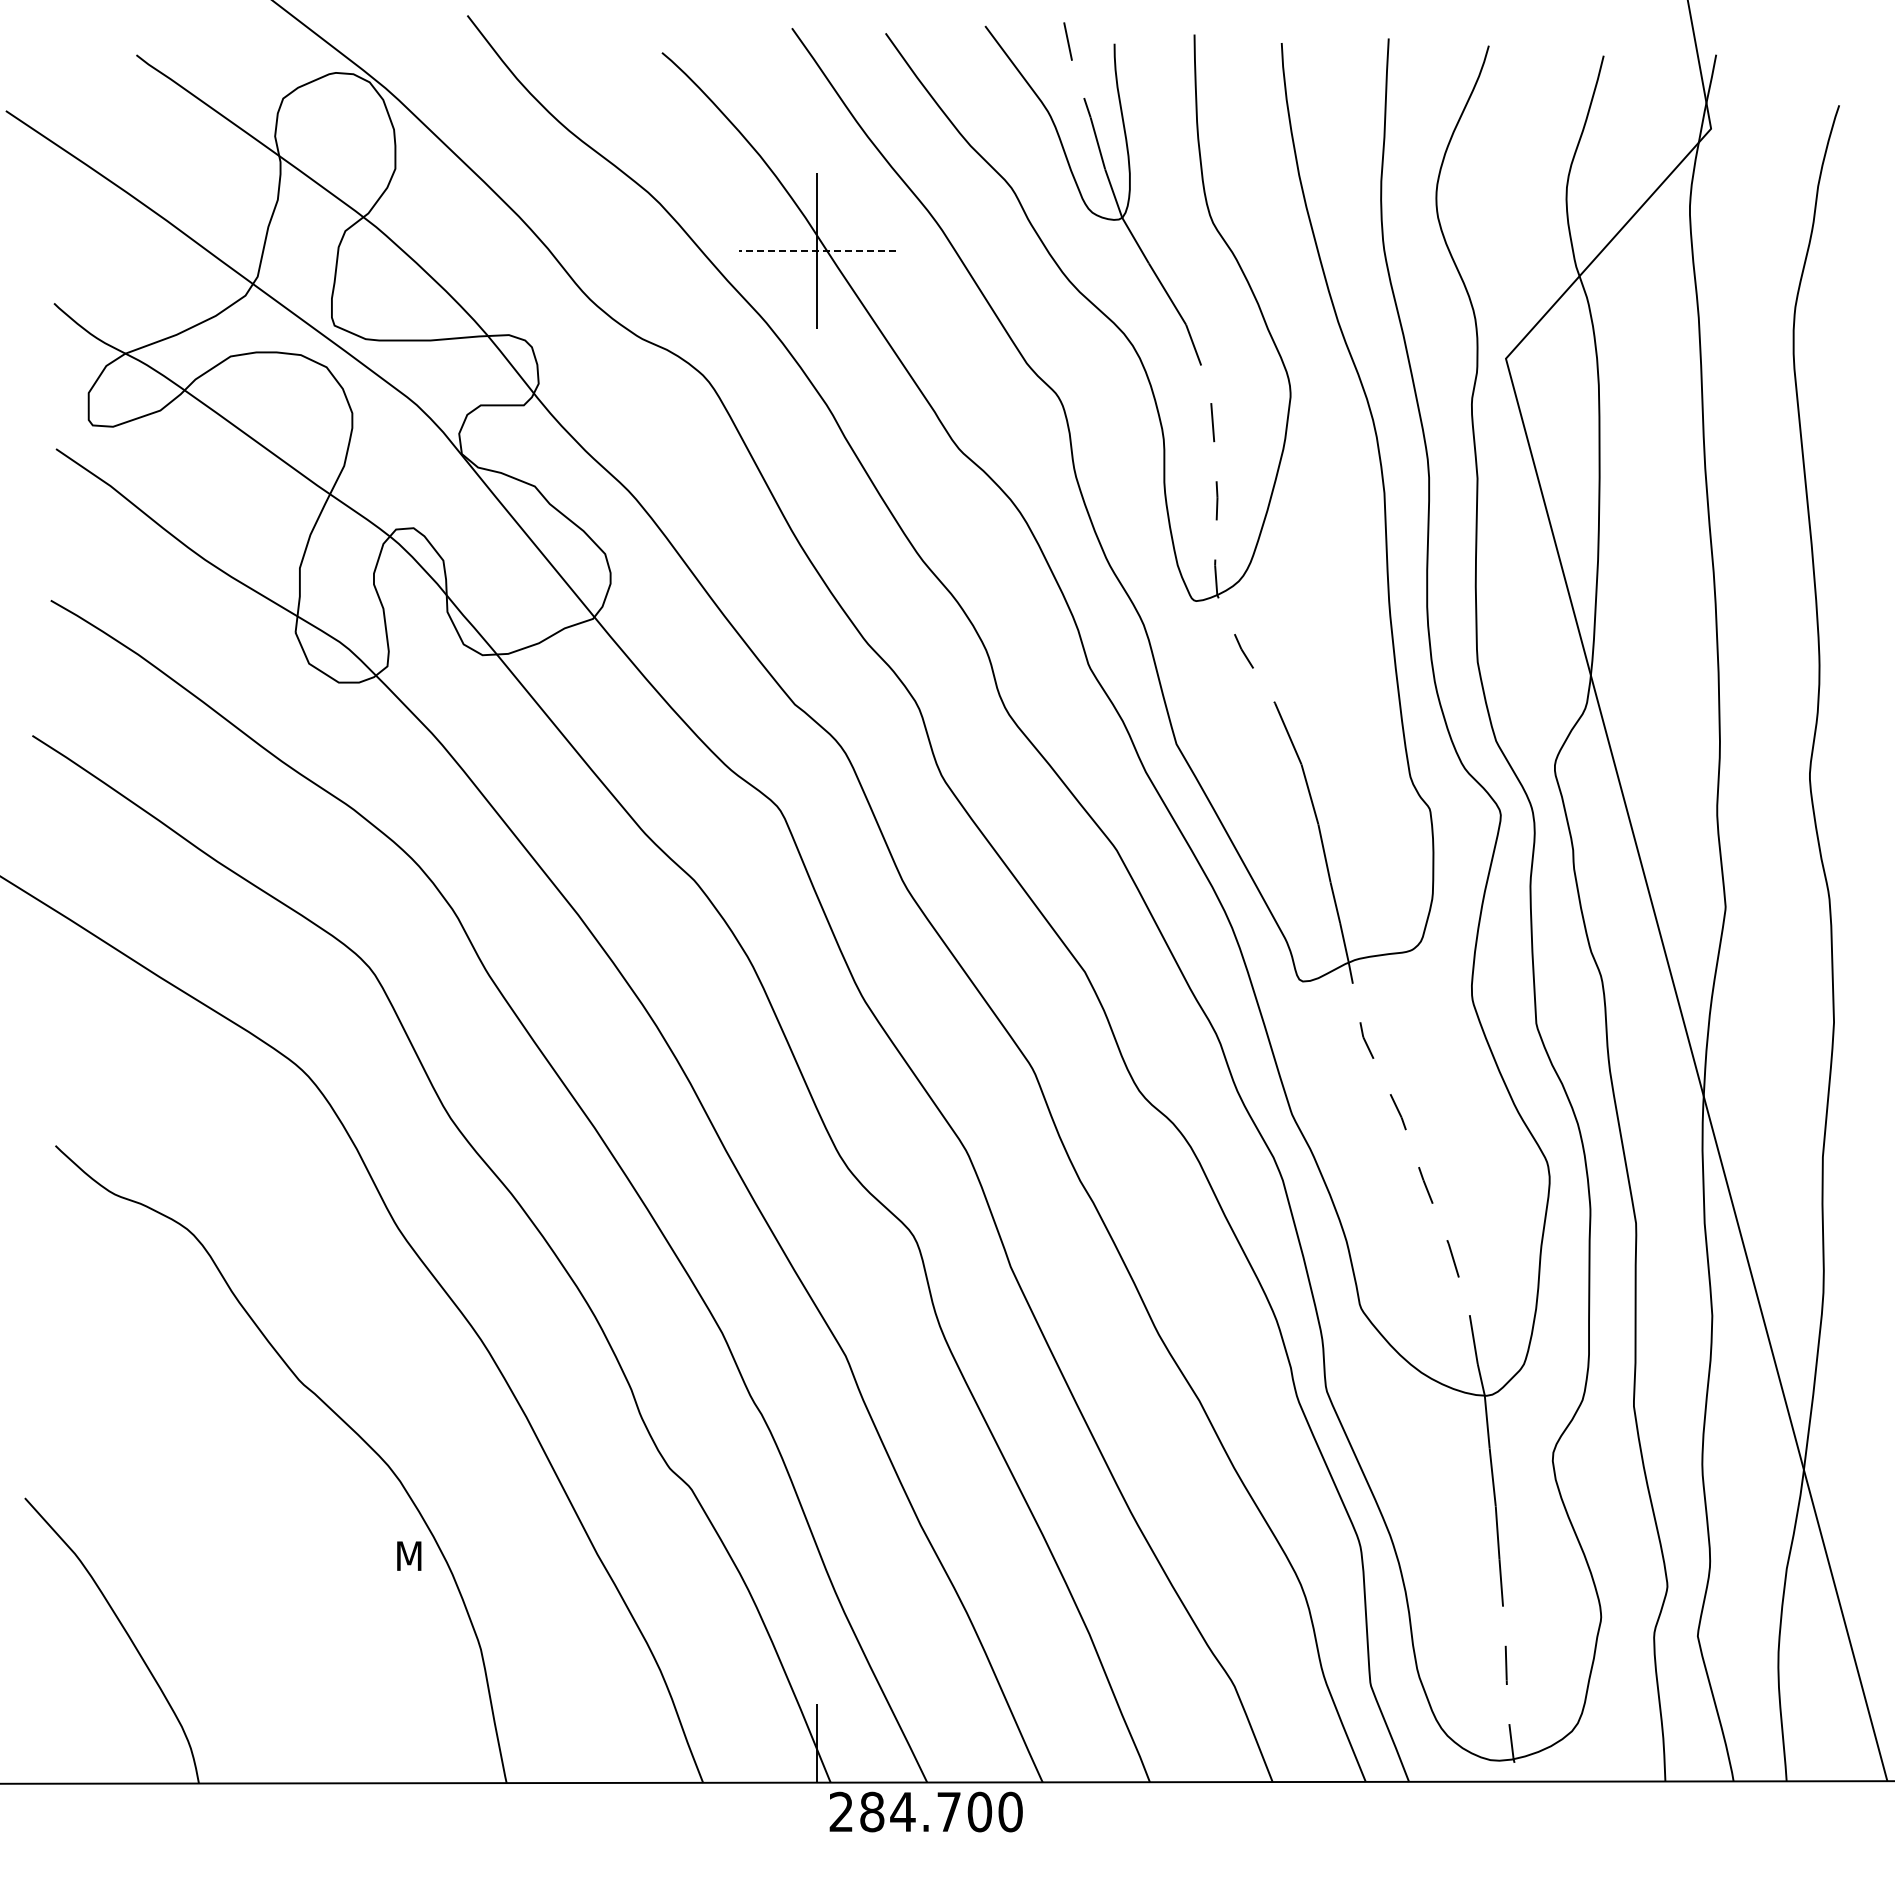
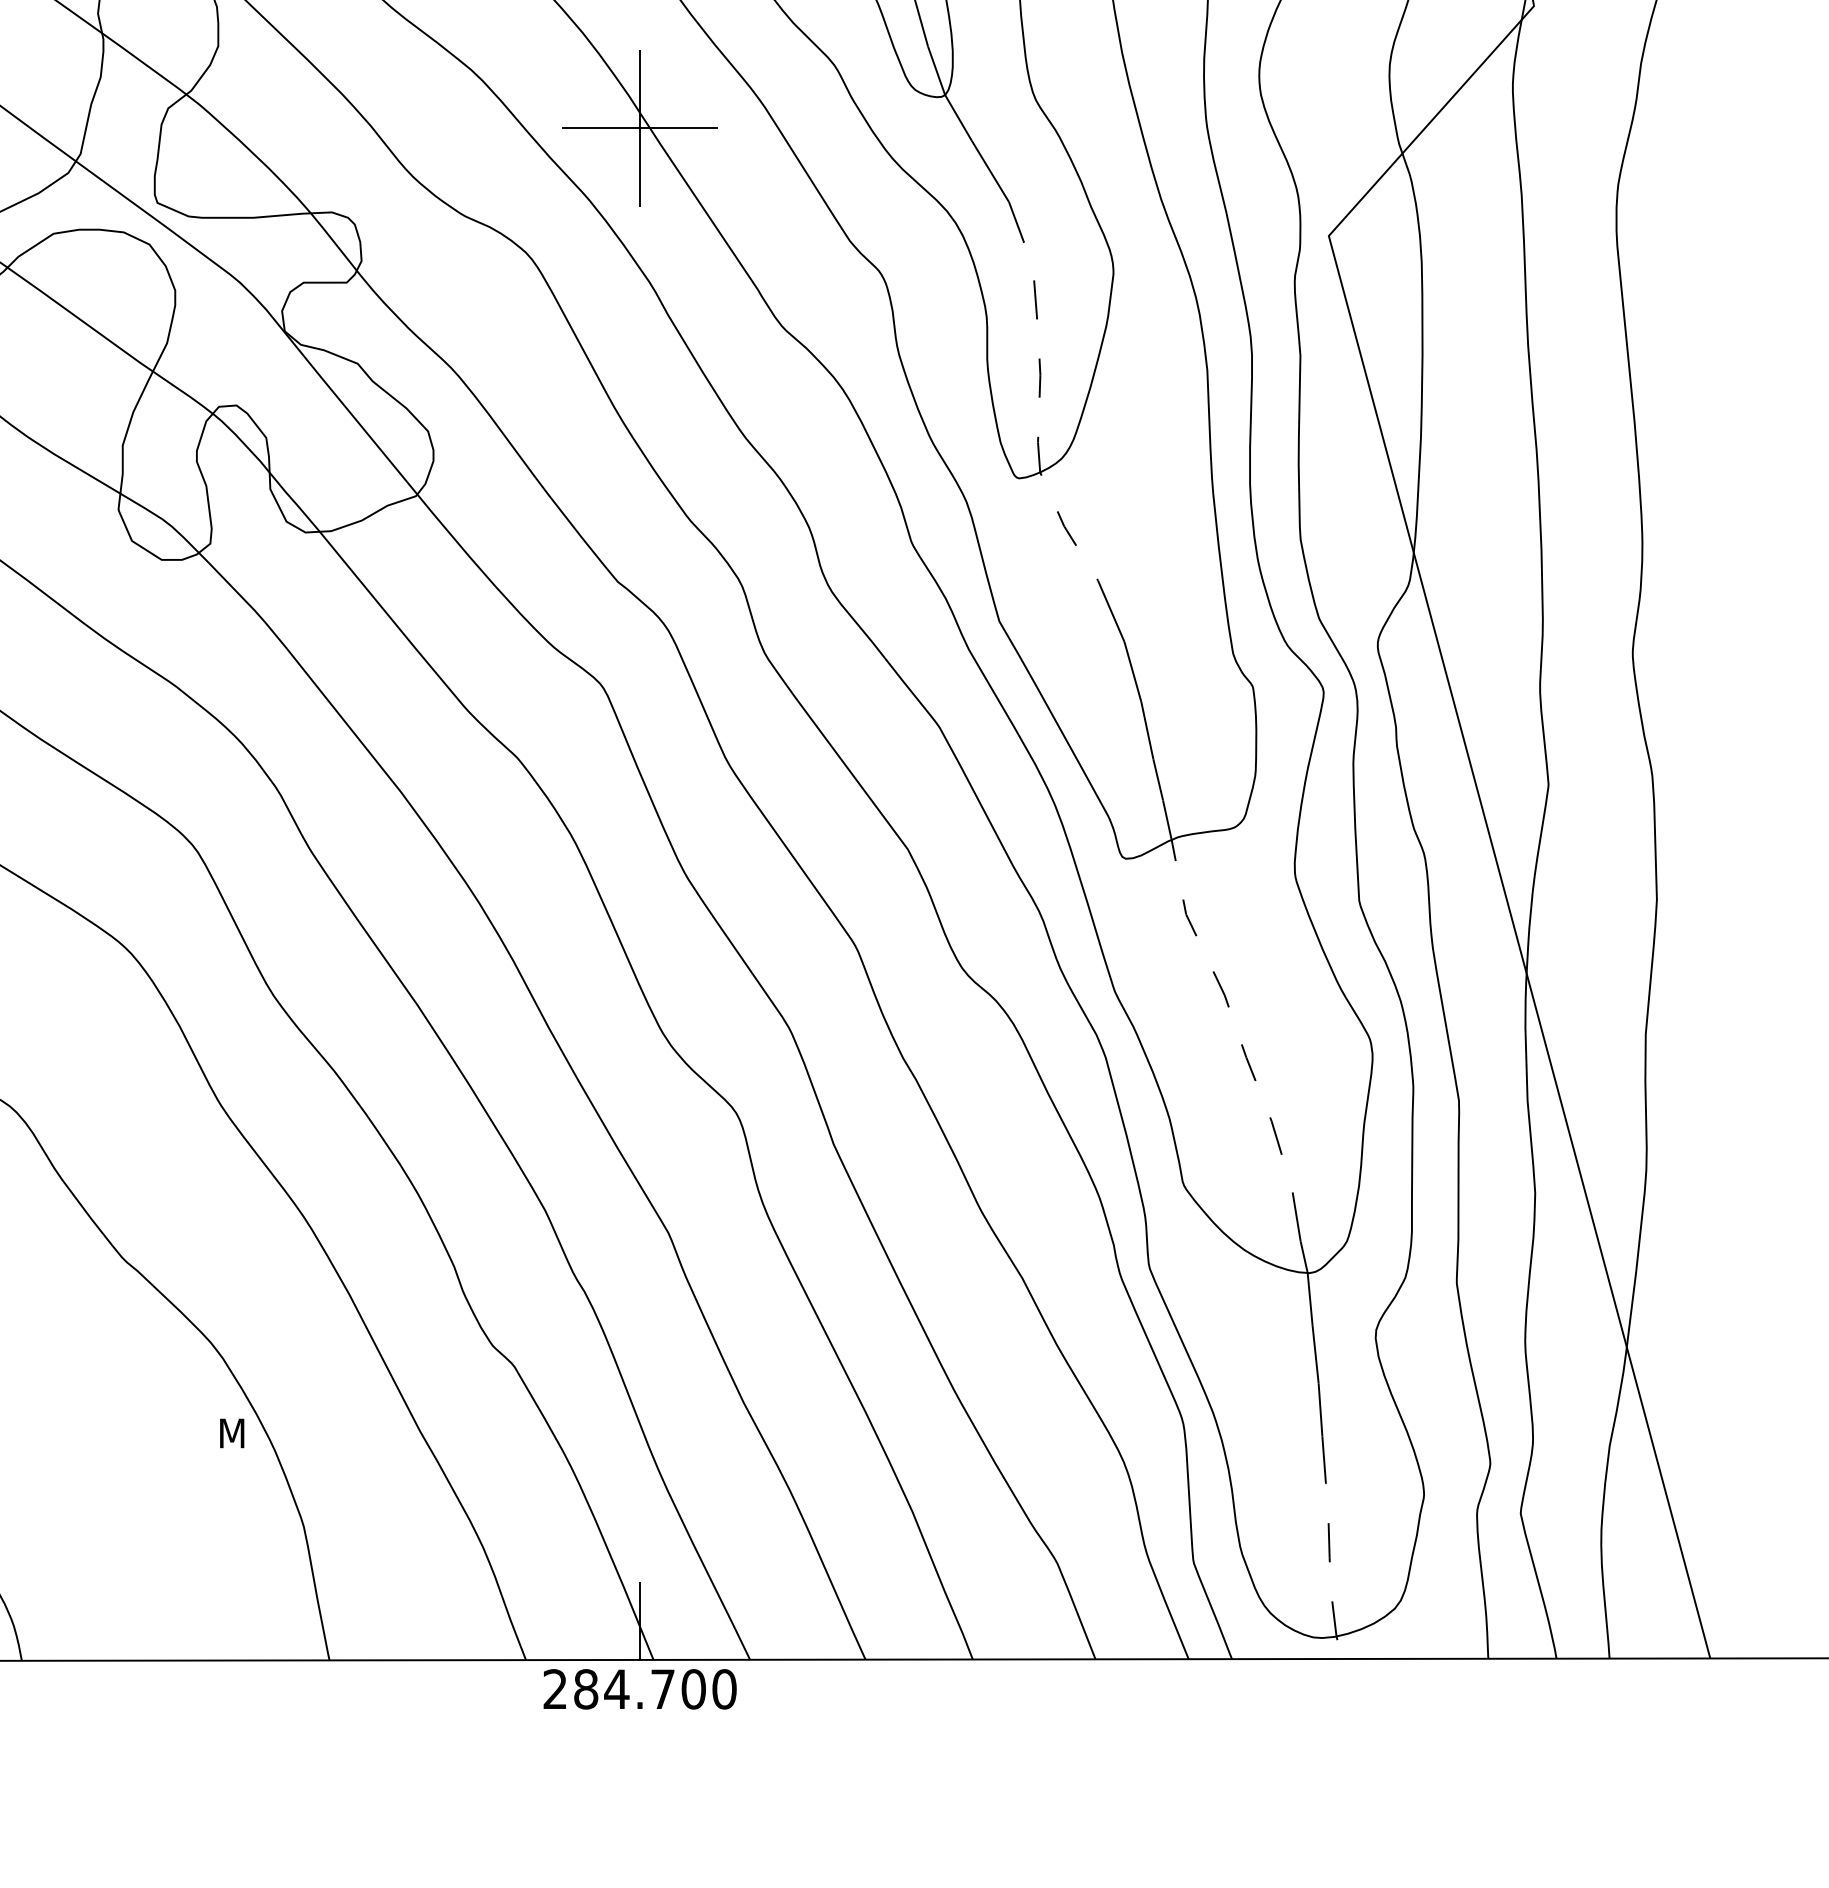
line: (816, 250) -> (639, 127), dashed -> solid
text: (925, 1811) -> (639, 1688), moved

